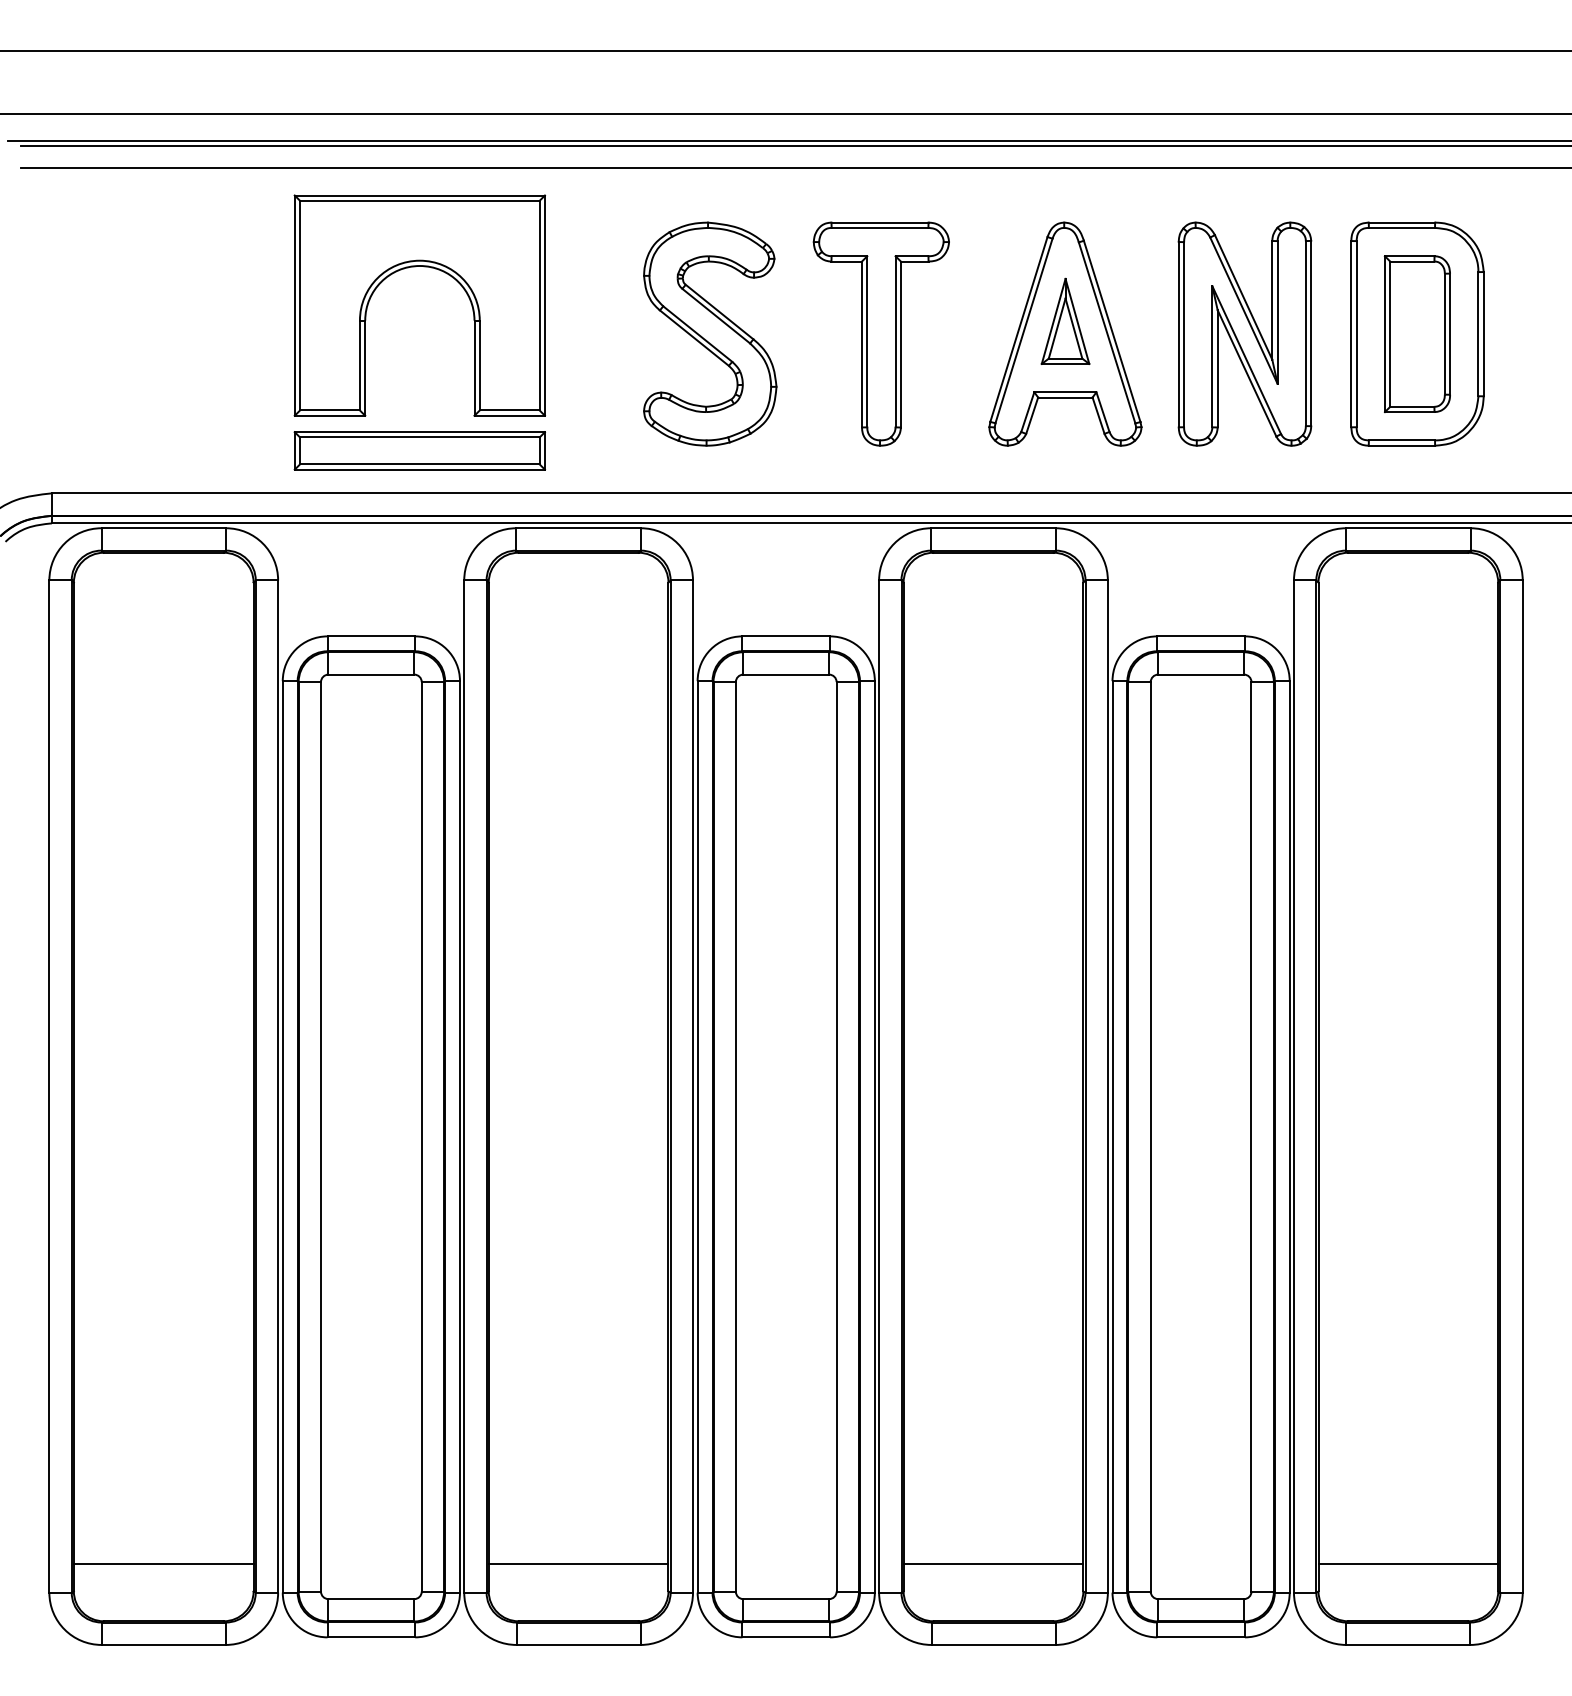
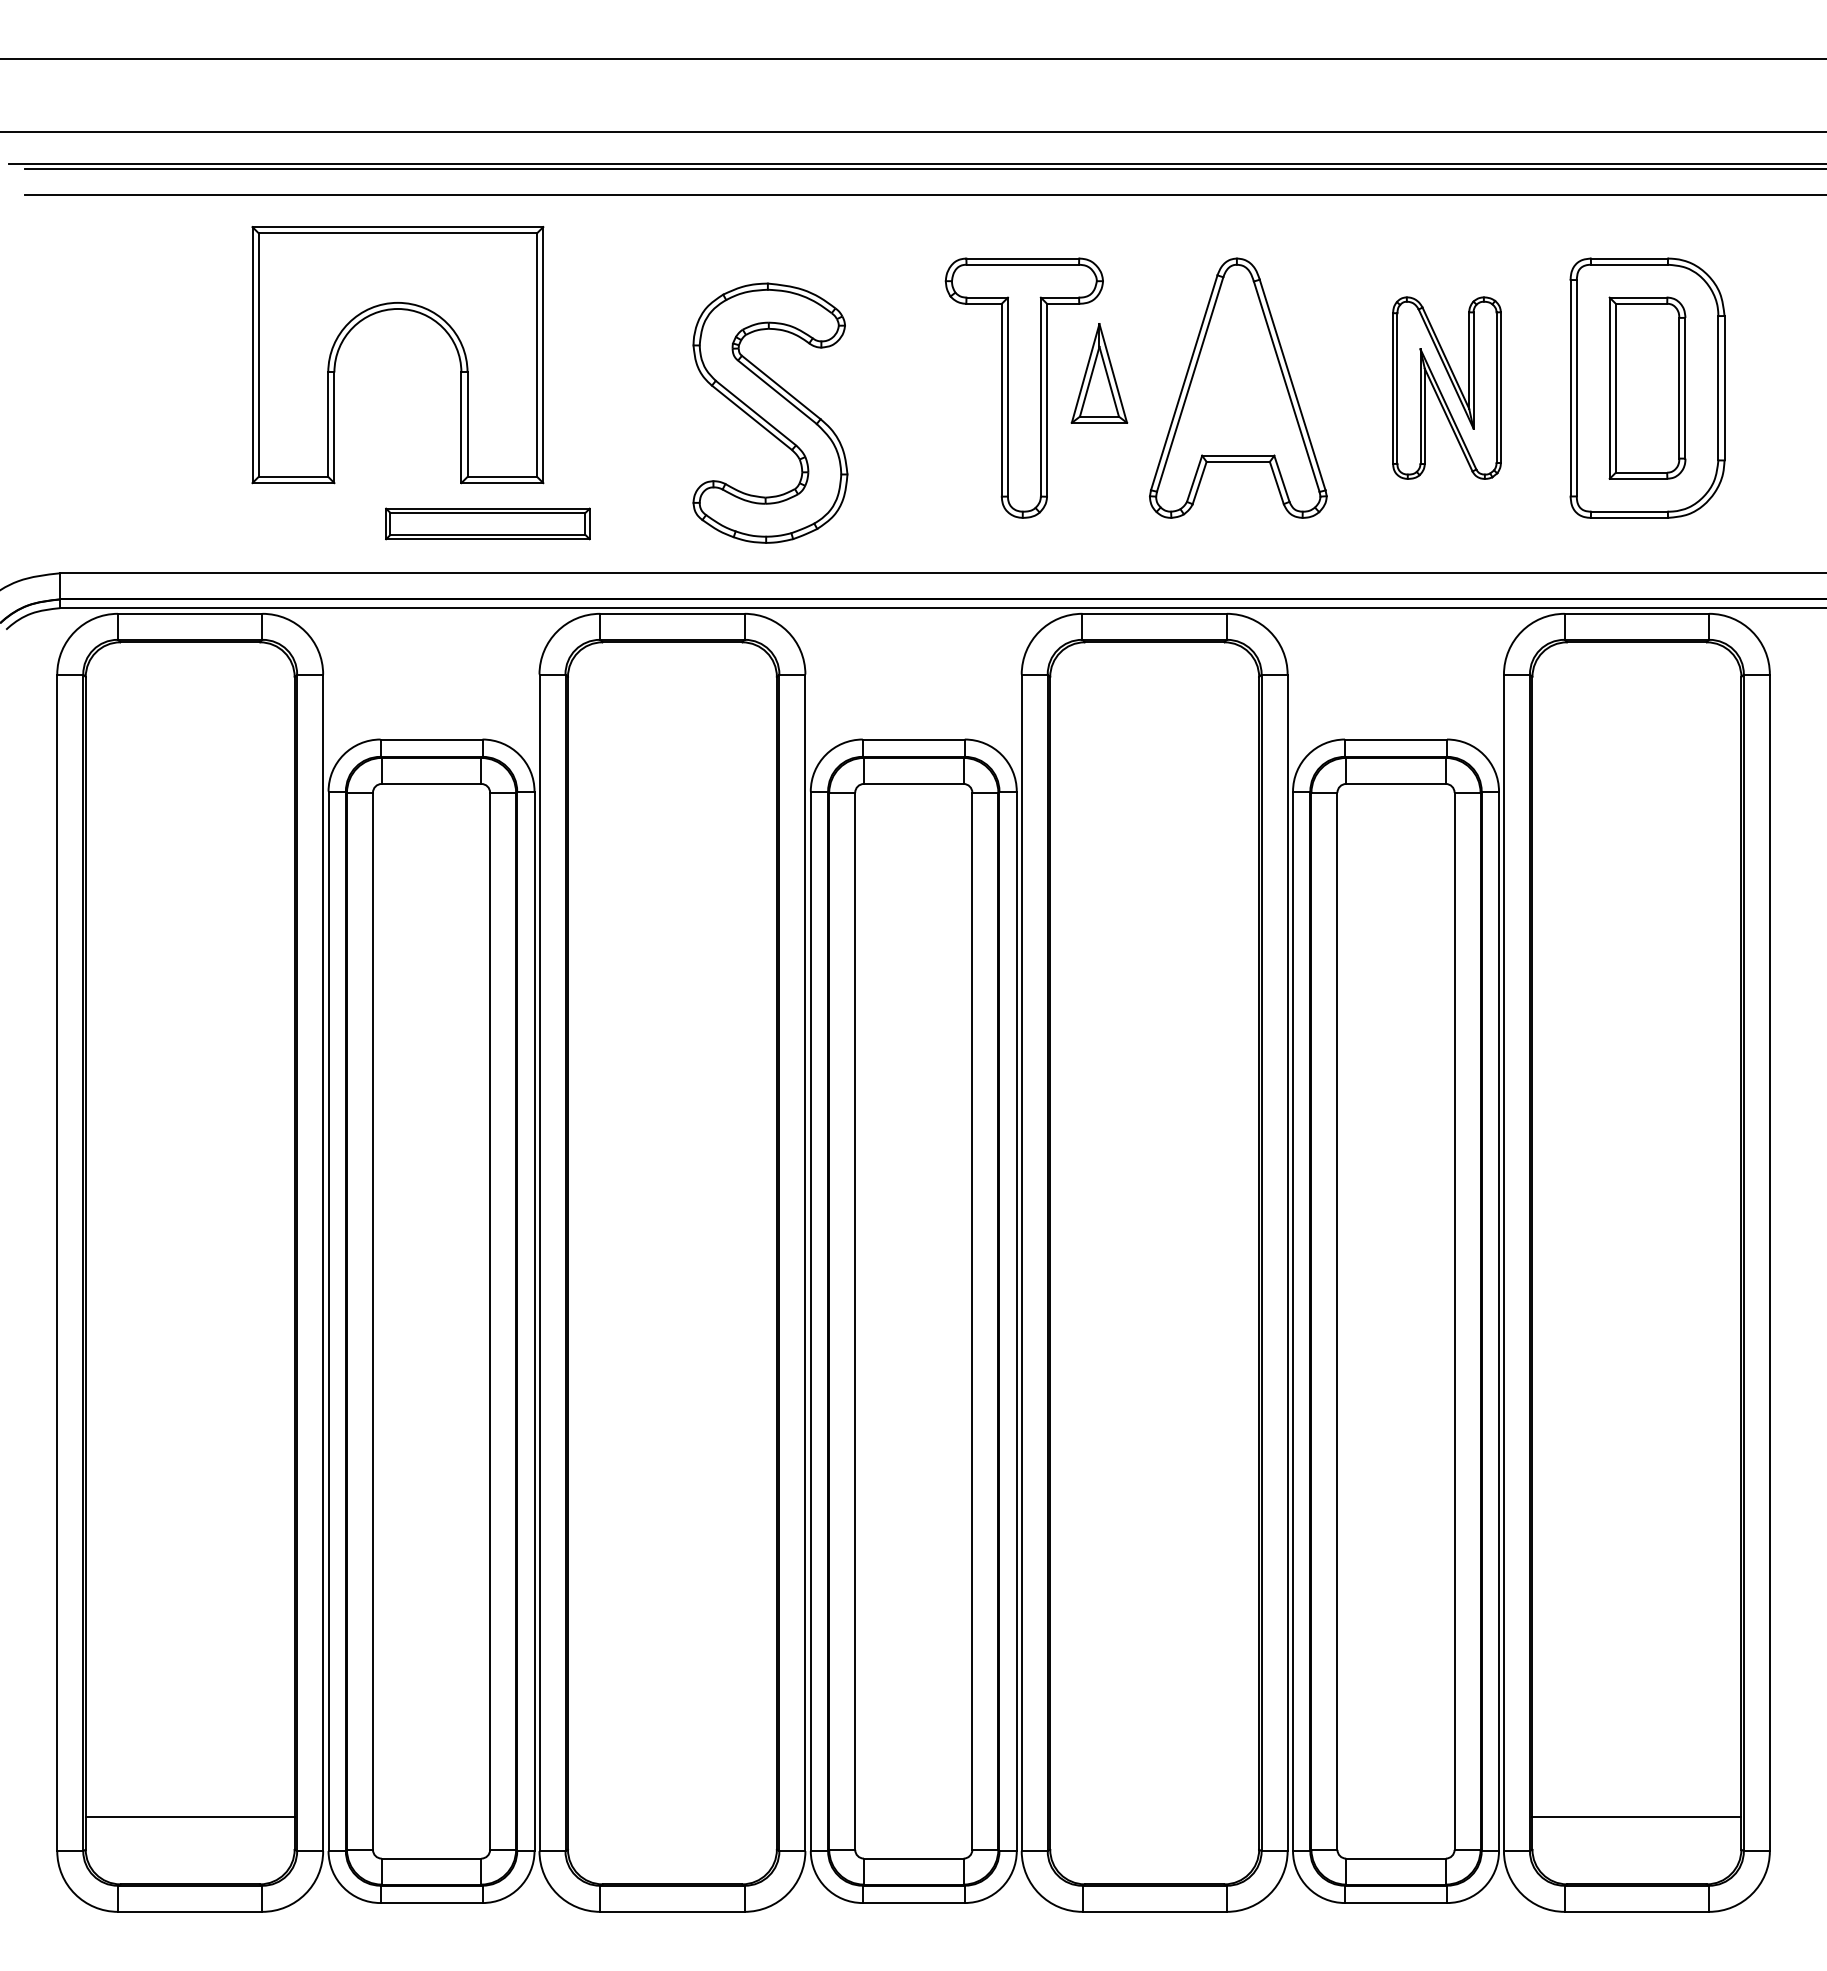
part: (416, 267) -> (393, 310), moved
part: (1065, 321) -> (1099, 373), moved
part: (710, 333) -> (770, 412), moved
part: (1244, 333) -> (1446, 387), size x0.7
part: (419, 450) -> (487, 523), size x0.7
line: (578, 1563) -> (672, 1817), removed
line: (993, 1563) -> (1154, 1817), removed

